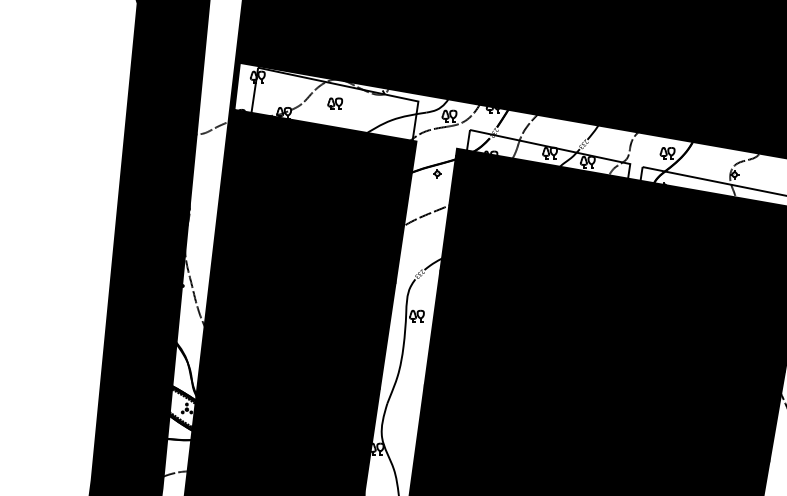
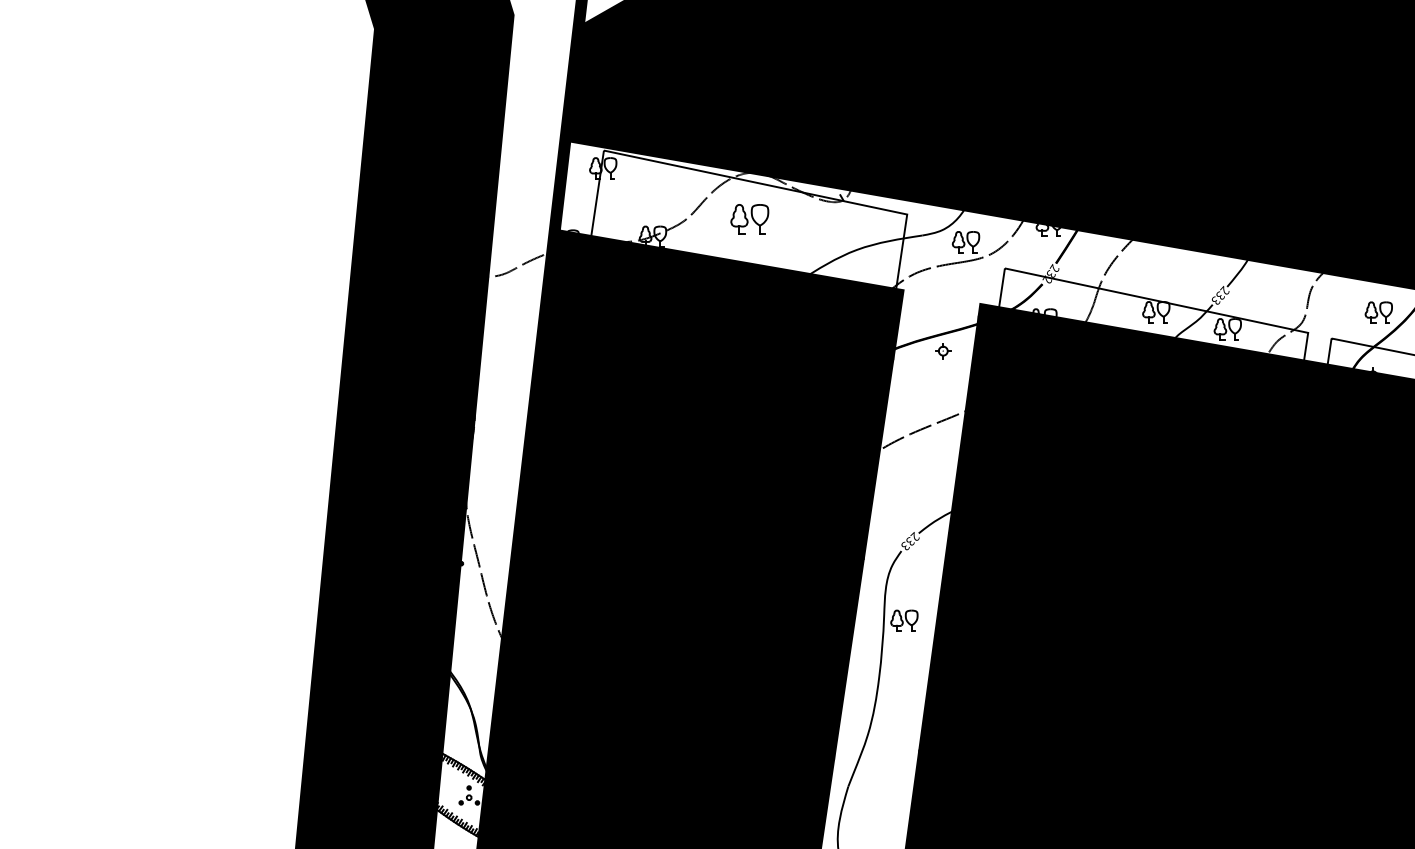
part: (334, 103) -> (748, 218), size x1.4

